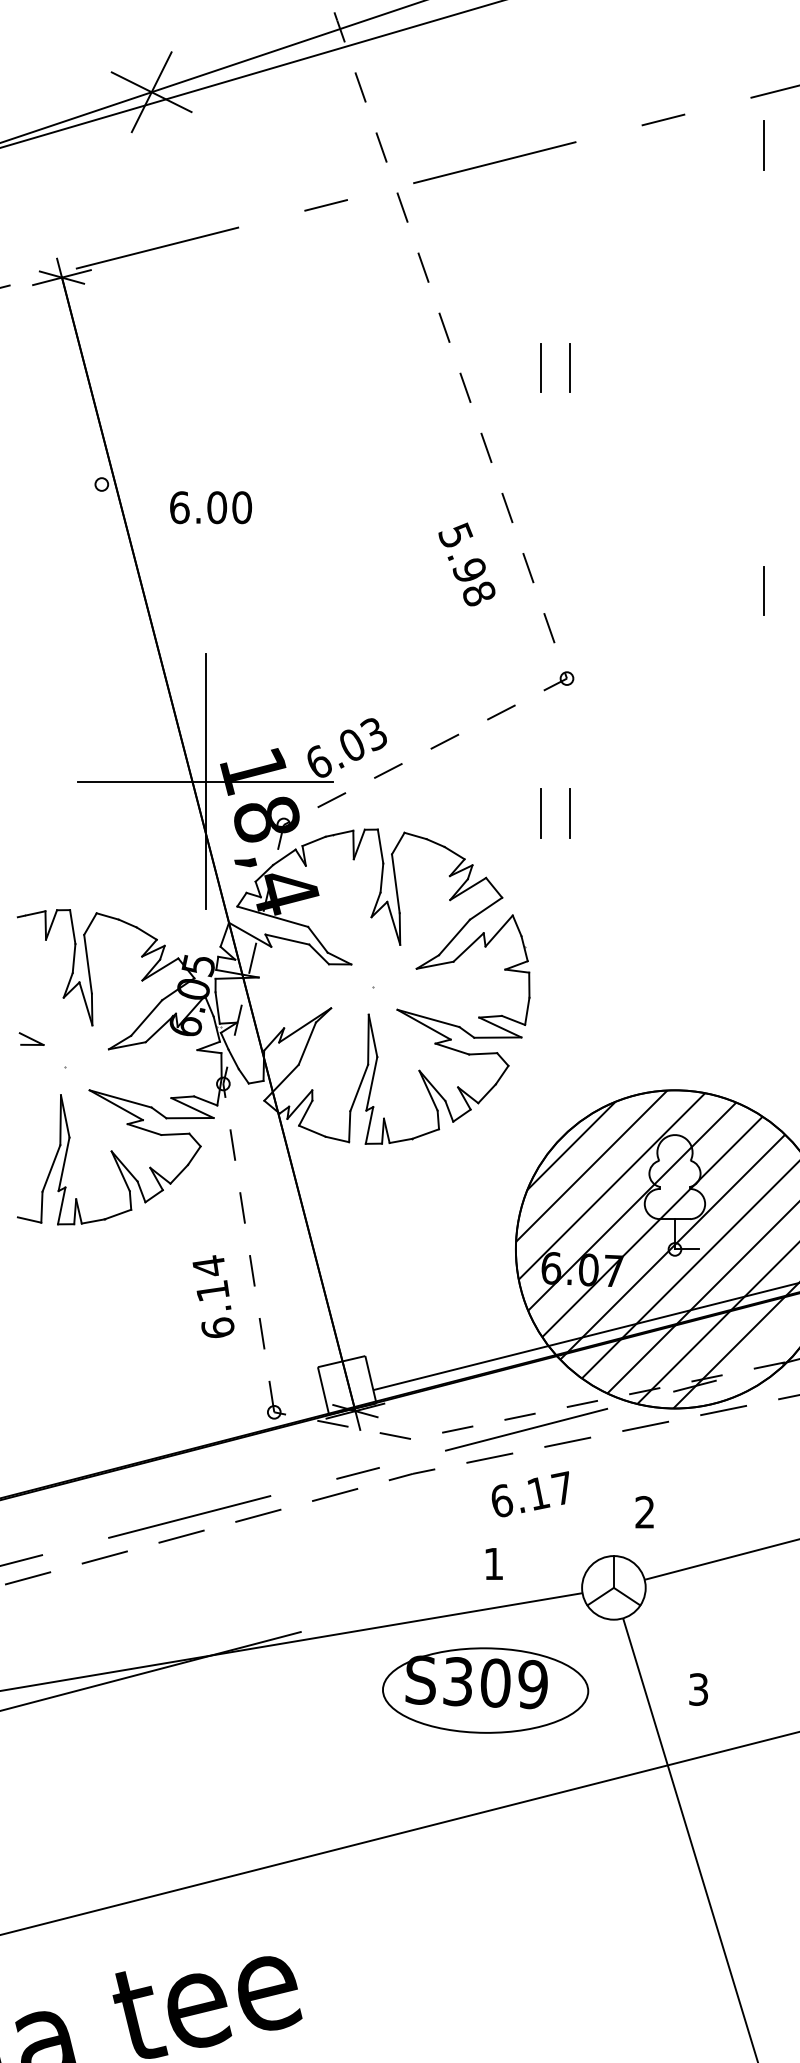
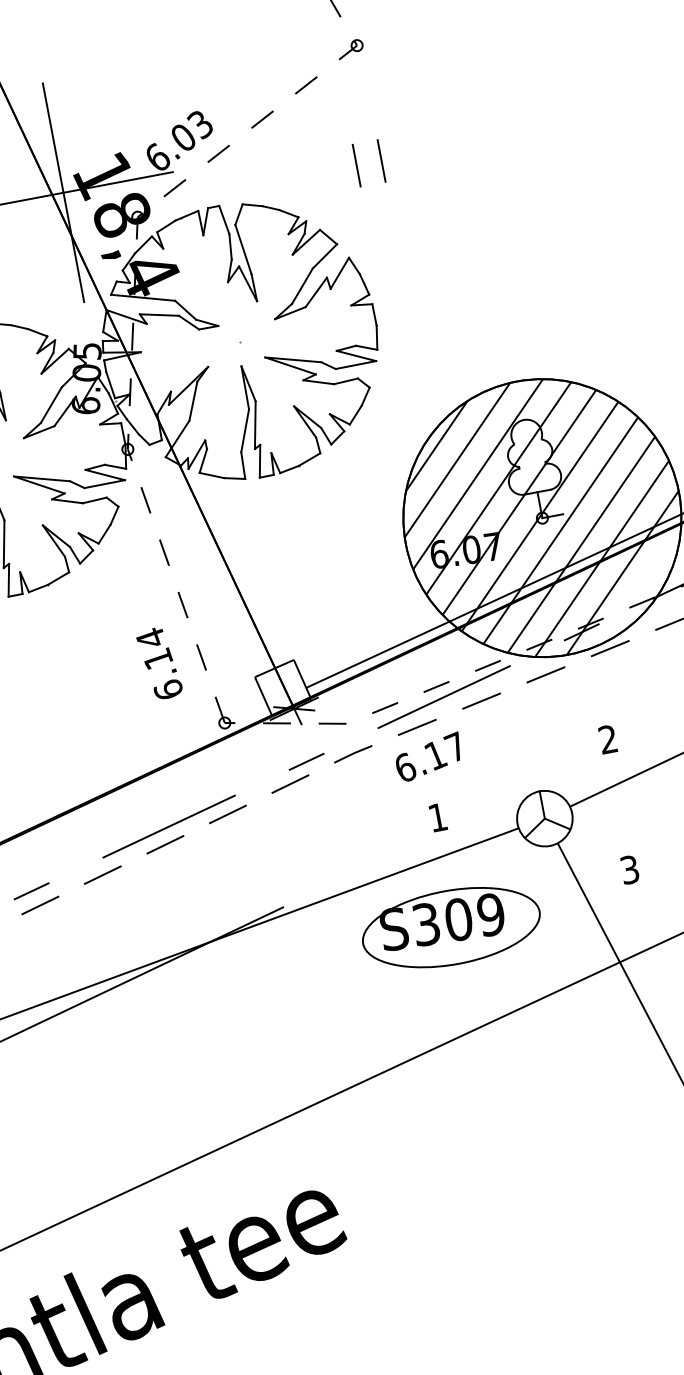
text: (213, 1296) -> (159, 663), moved
text: (529, 1494) -> (428, 757), moved
text: (644, 1512) -> (607, 739), moved
text: (698, 1689) -> (629, 869), moved

